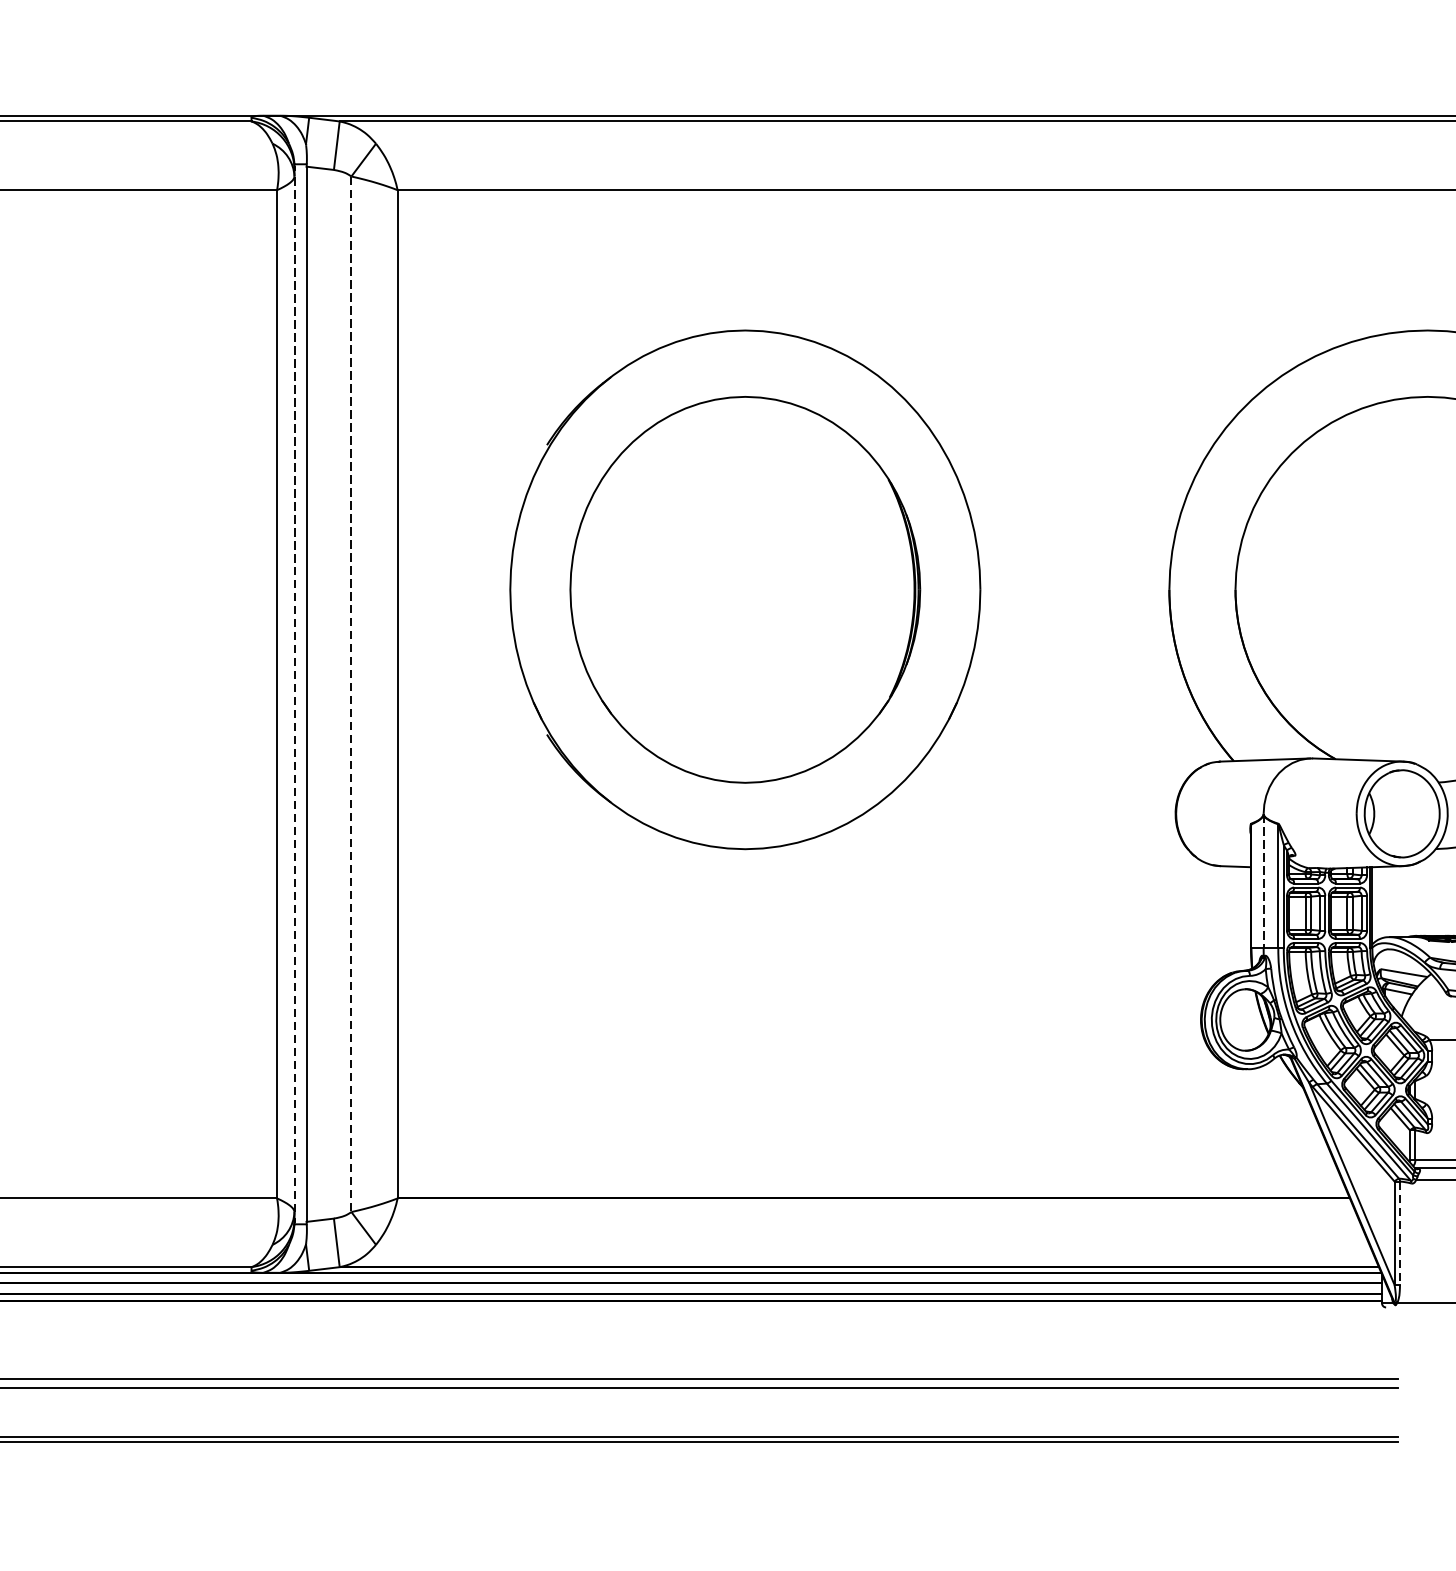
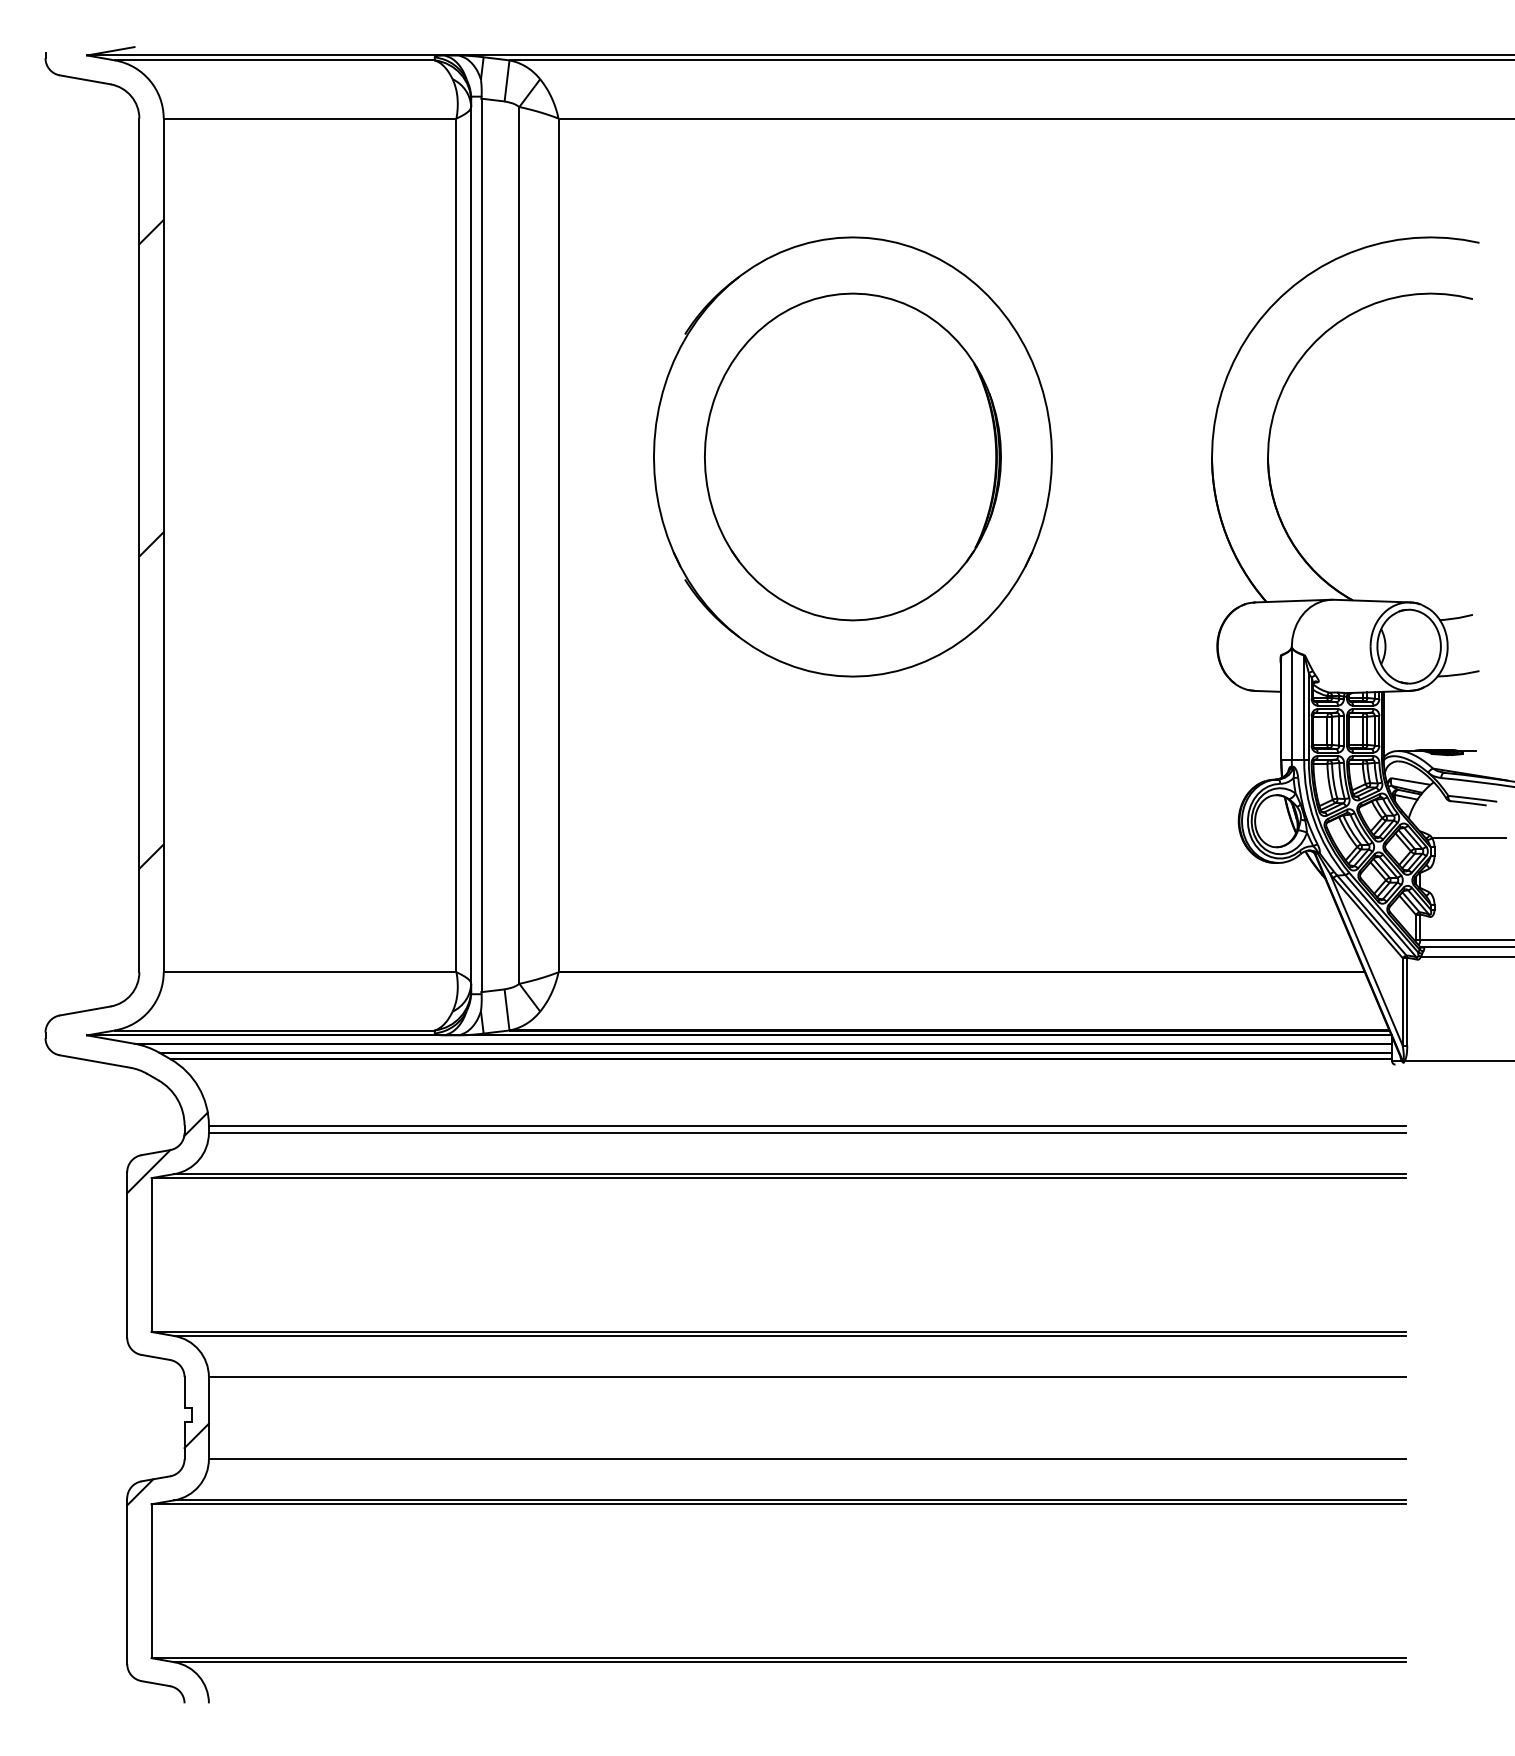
line: (294, 693) -> (471, 544), dashed -> solid
line: (351, 694) -> (519, 545), dashed -> solid
line: (1263, 880) -> (1291, 703), dashed -> solid
line: (1400, 1232) -> (1407, 1001), dashed -> solid

